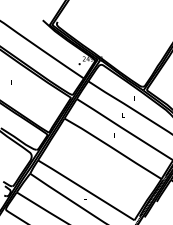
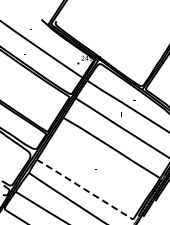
line: (85, 189) -> (84, 188), solid -> dashed

